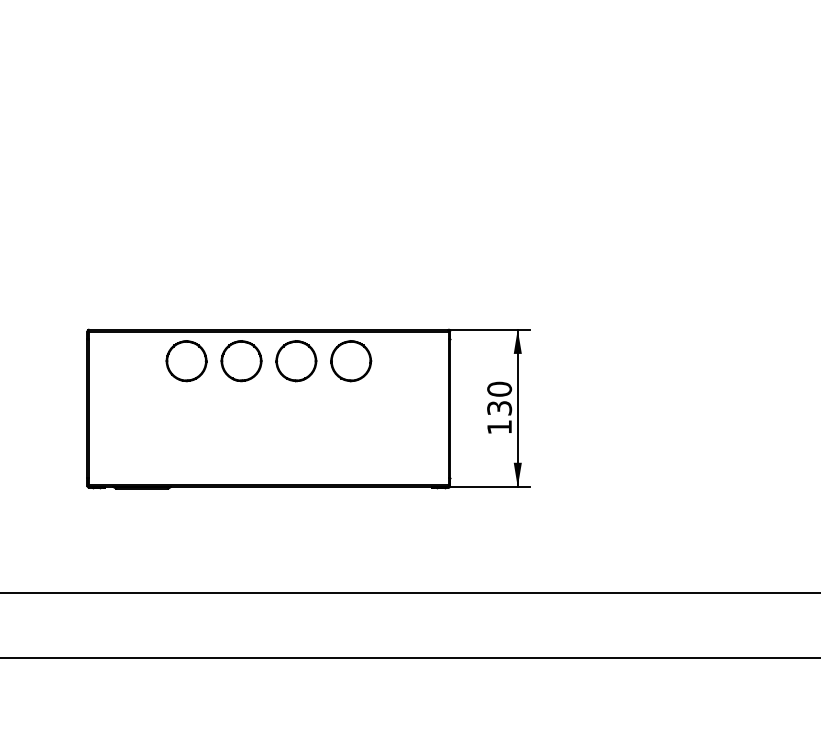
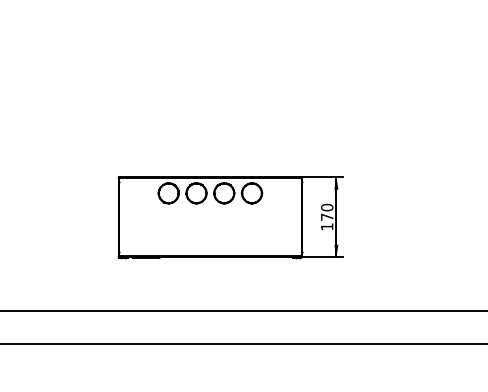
text: (498, 406) -> (326, 216), 130 -> 170

